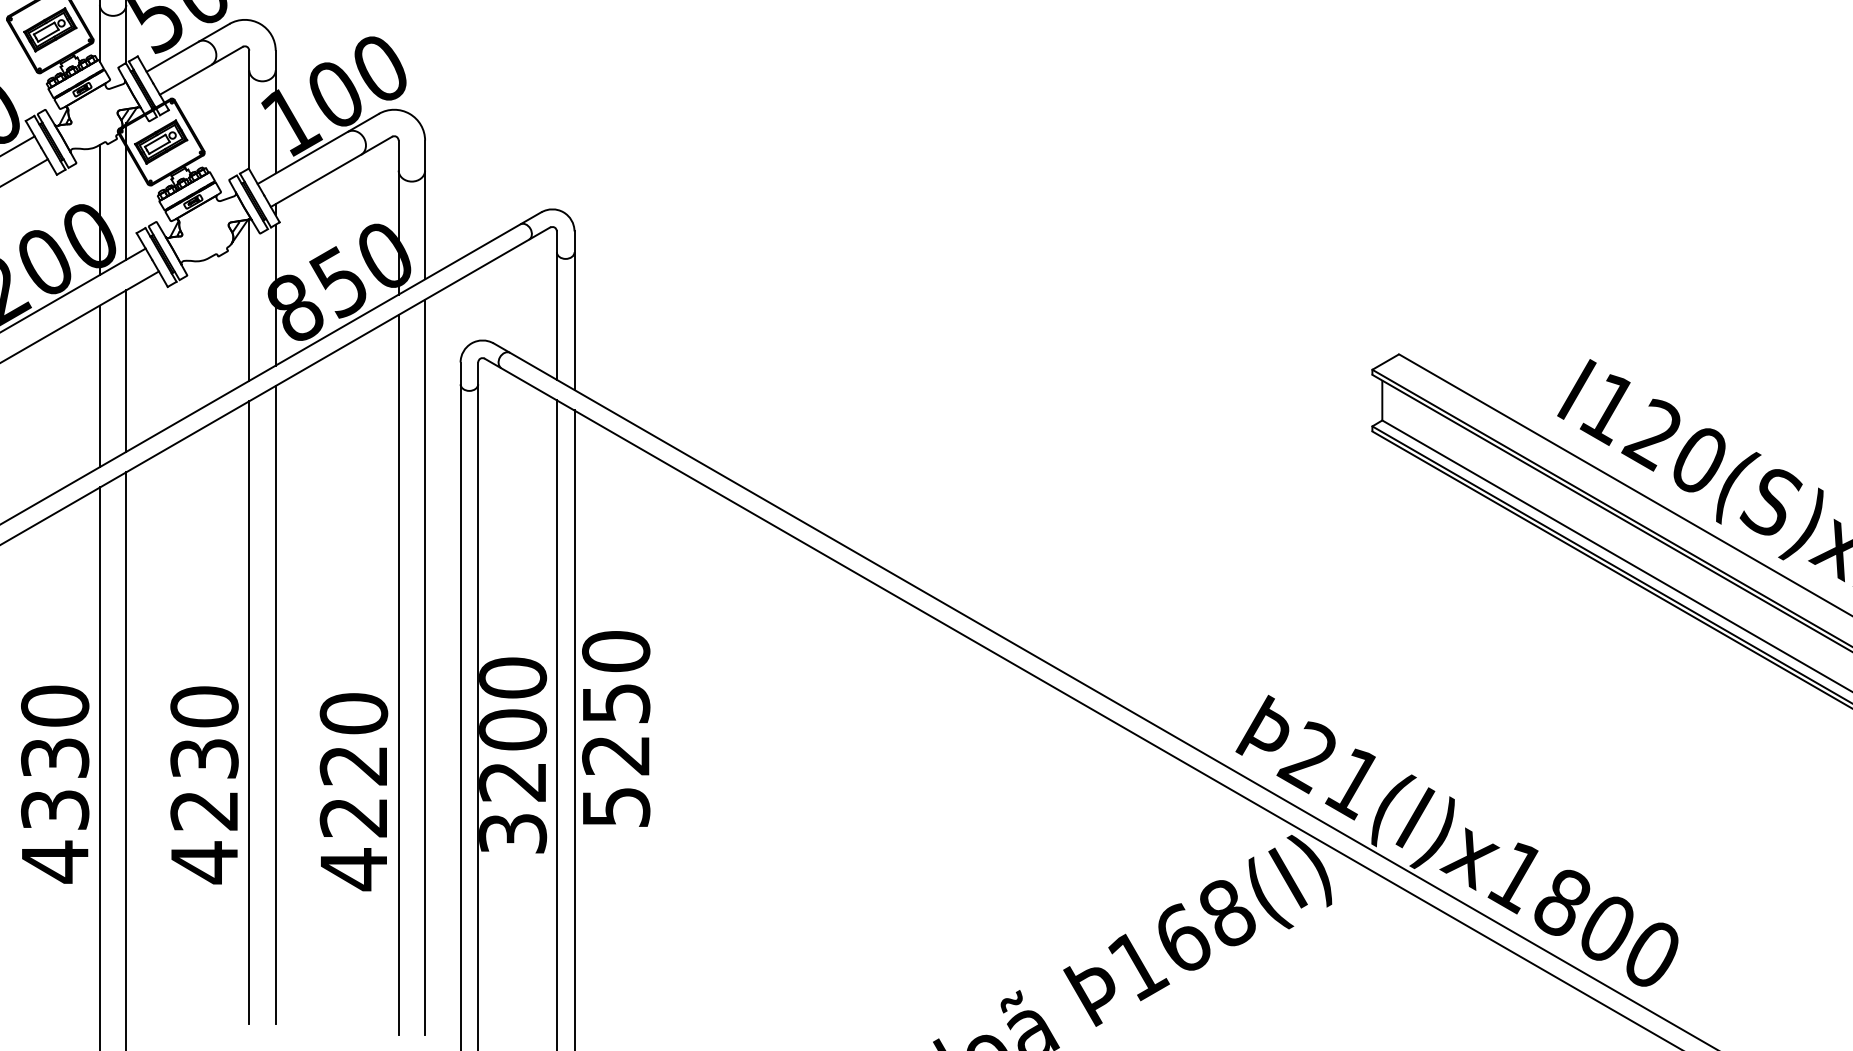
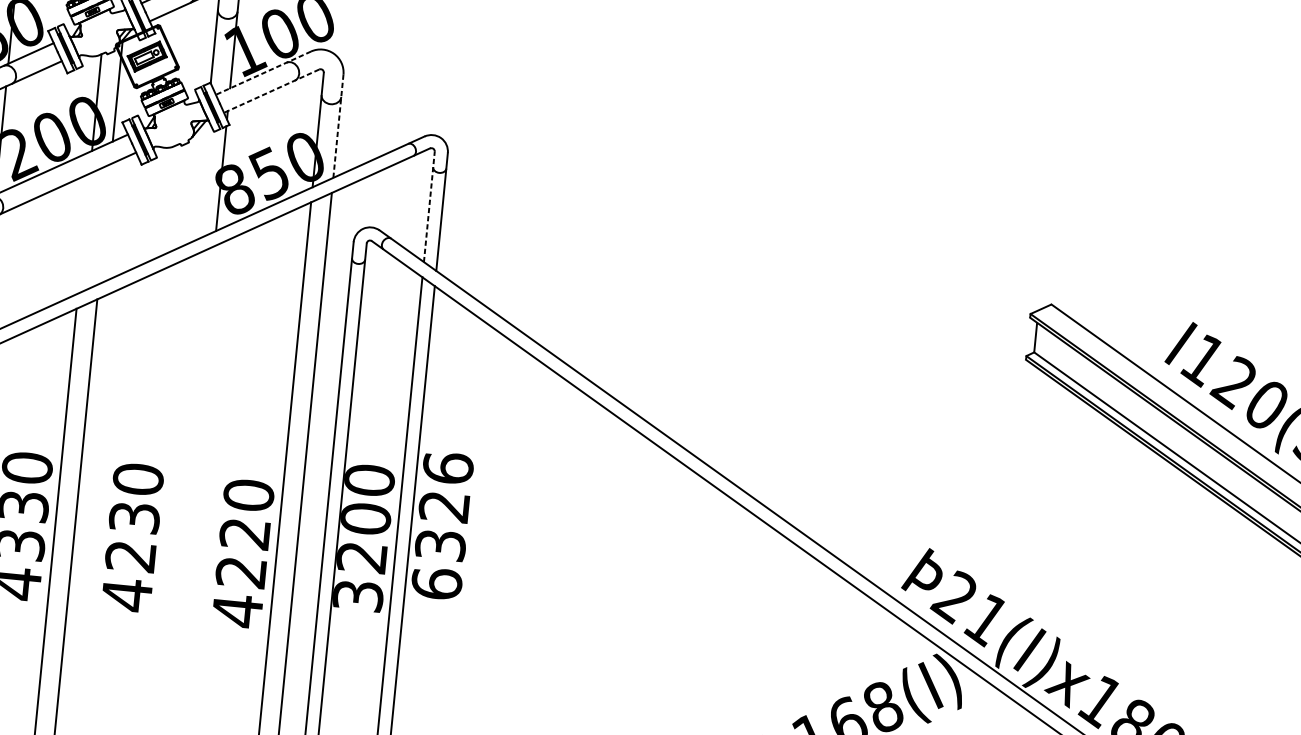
line: (318, 148) -> (263, 72), solid -> dashed
line: (331, 171) -> (271, 90), solid -> dashed
line: (425, 209) -> (338, 125), solid -> dashed
line: (249, 300) -> (201, 180), removed
line: (556, 305) -> (429, 206), solid -> dashed
line: (126, 370) -> (104, 223), removed
line: (99, 386) -> (83, 233), removed
line: (275, 705) -> (191, 483), removed
line: (249, 712) -> (171, 486), removed
text: (616, 728) -> (442, 525), 5250 -> 6326

